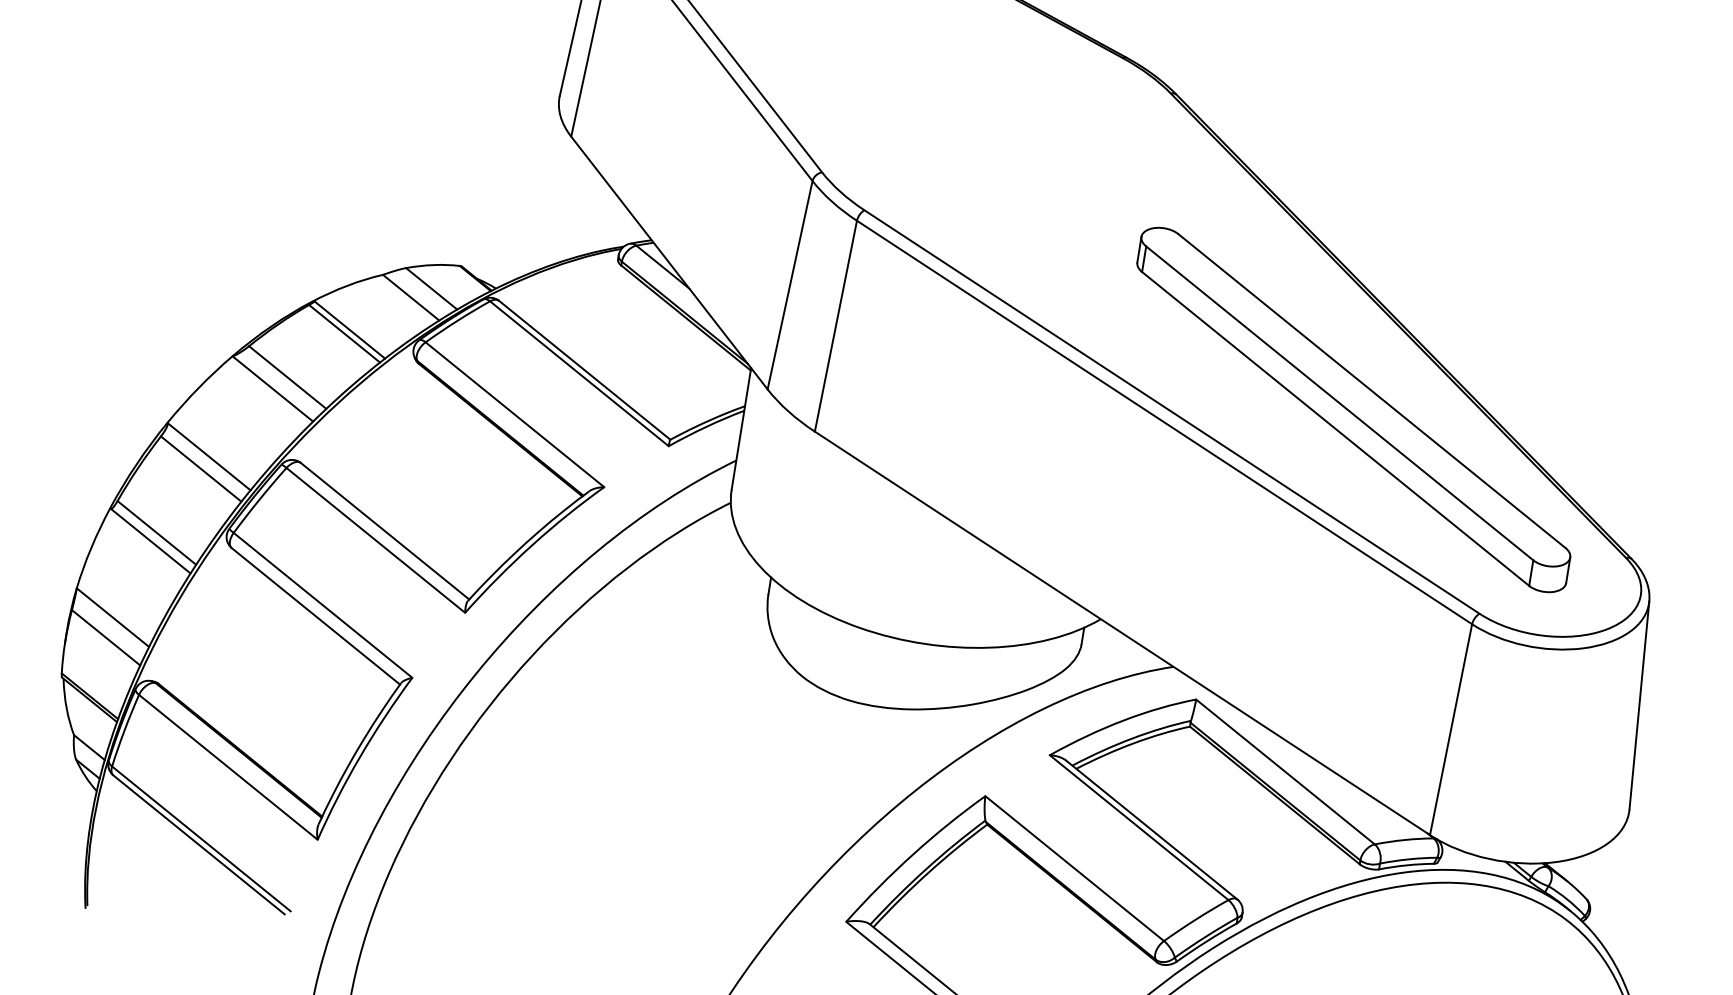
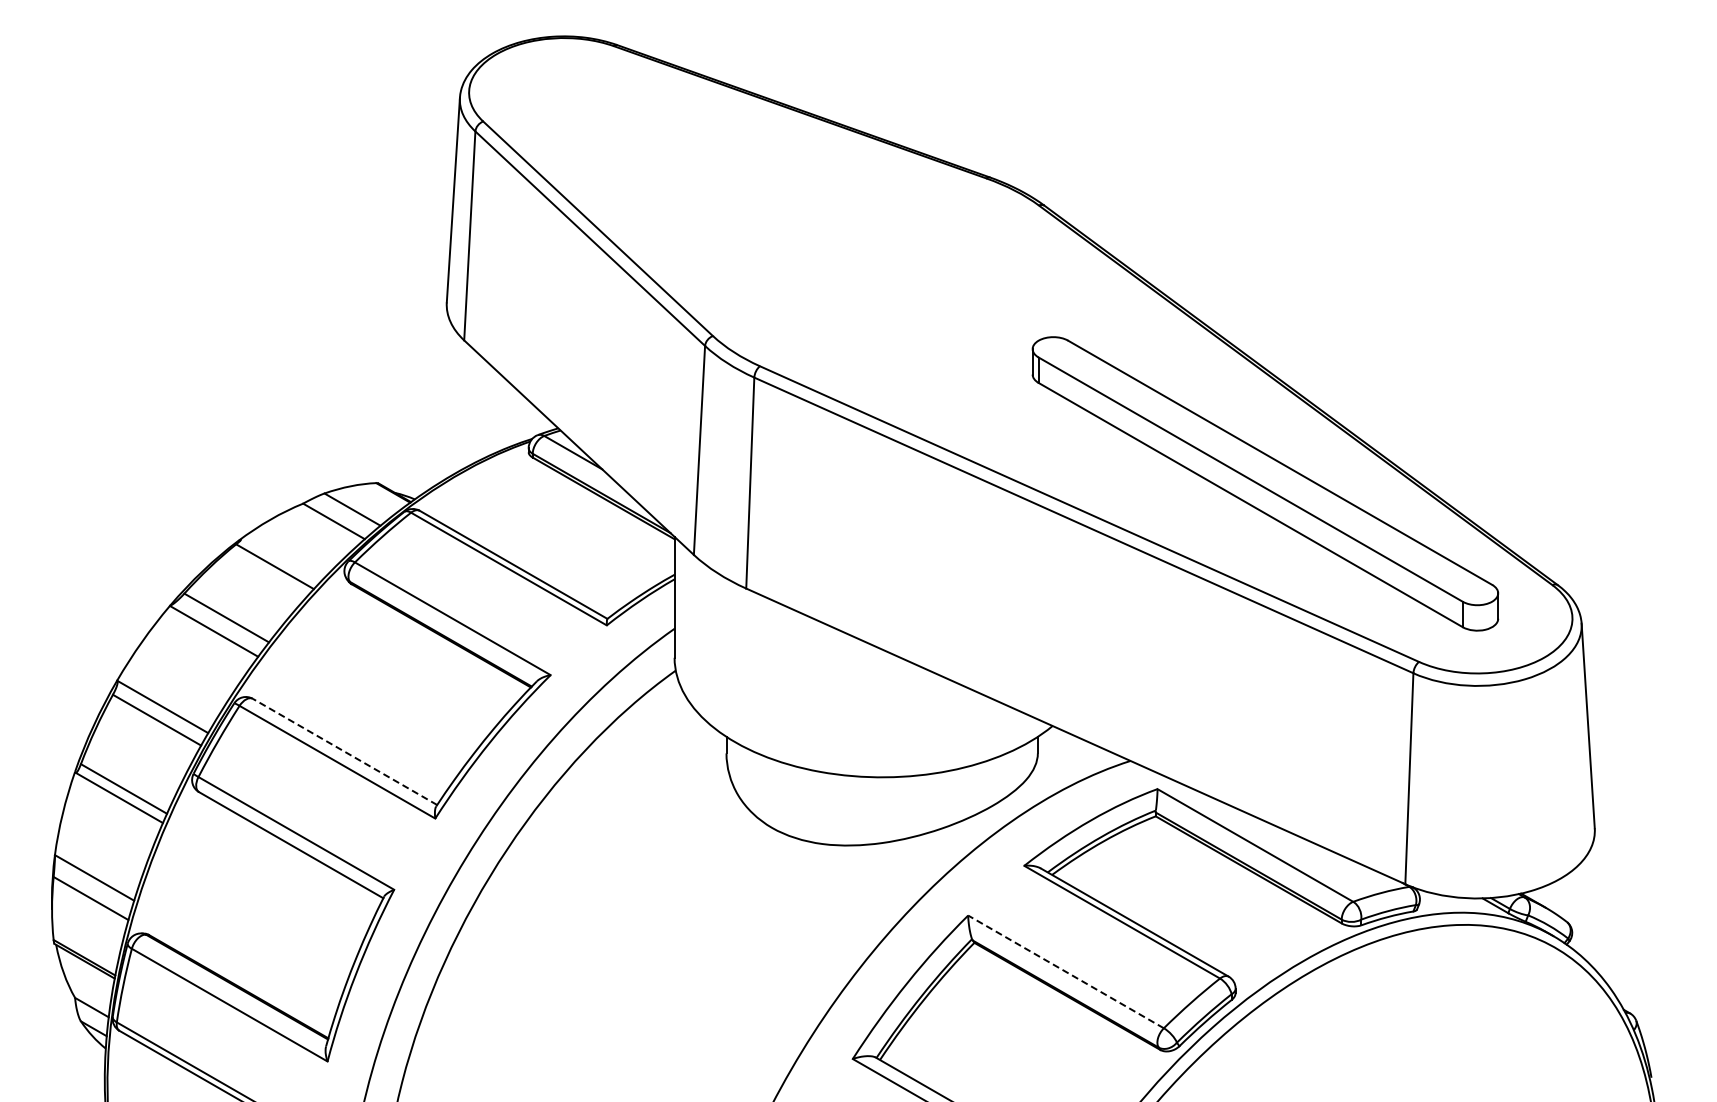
line: (349, 329) -> (279, 561), removed
line: (384, 530) -> (344, 751), solid -> dashed
line: (1075, 868) -> (1066, 971), solid -> dashed

